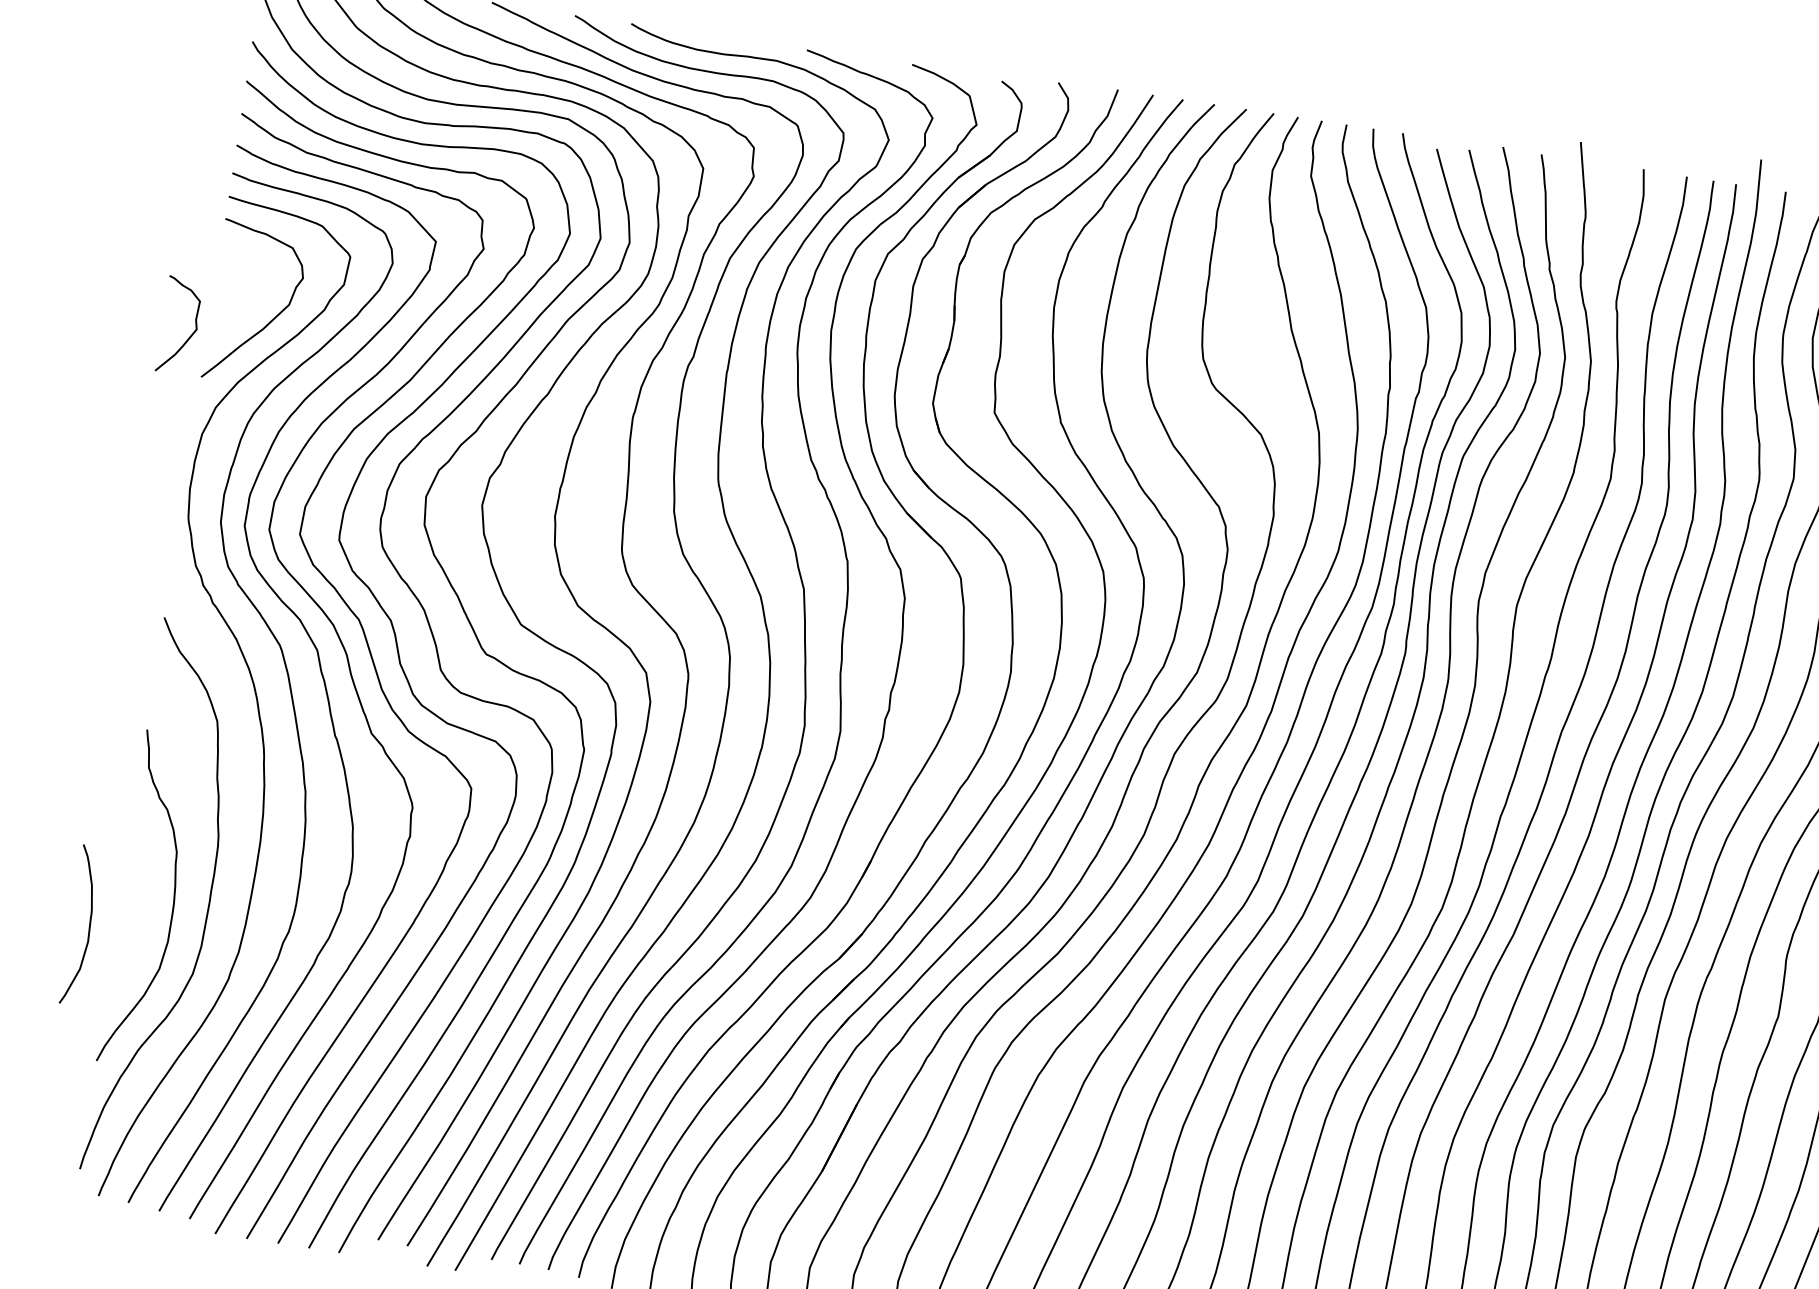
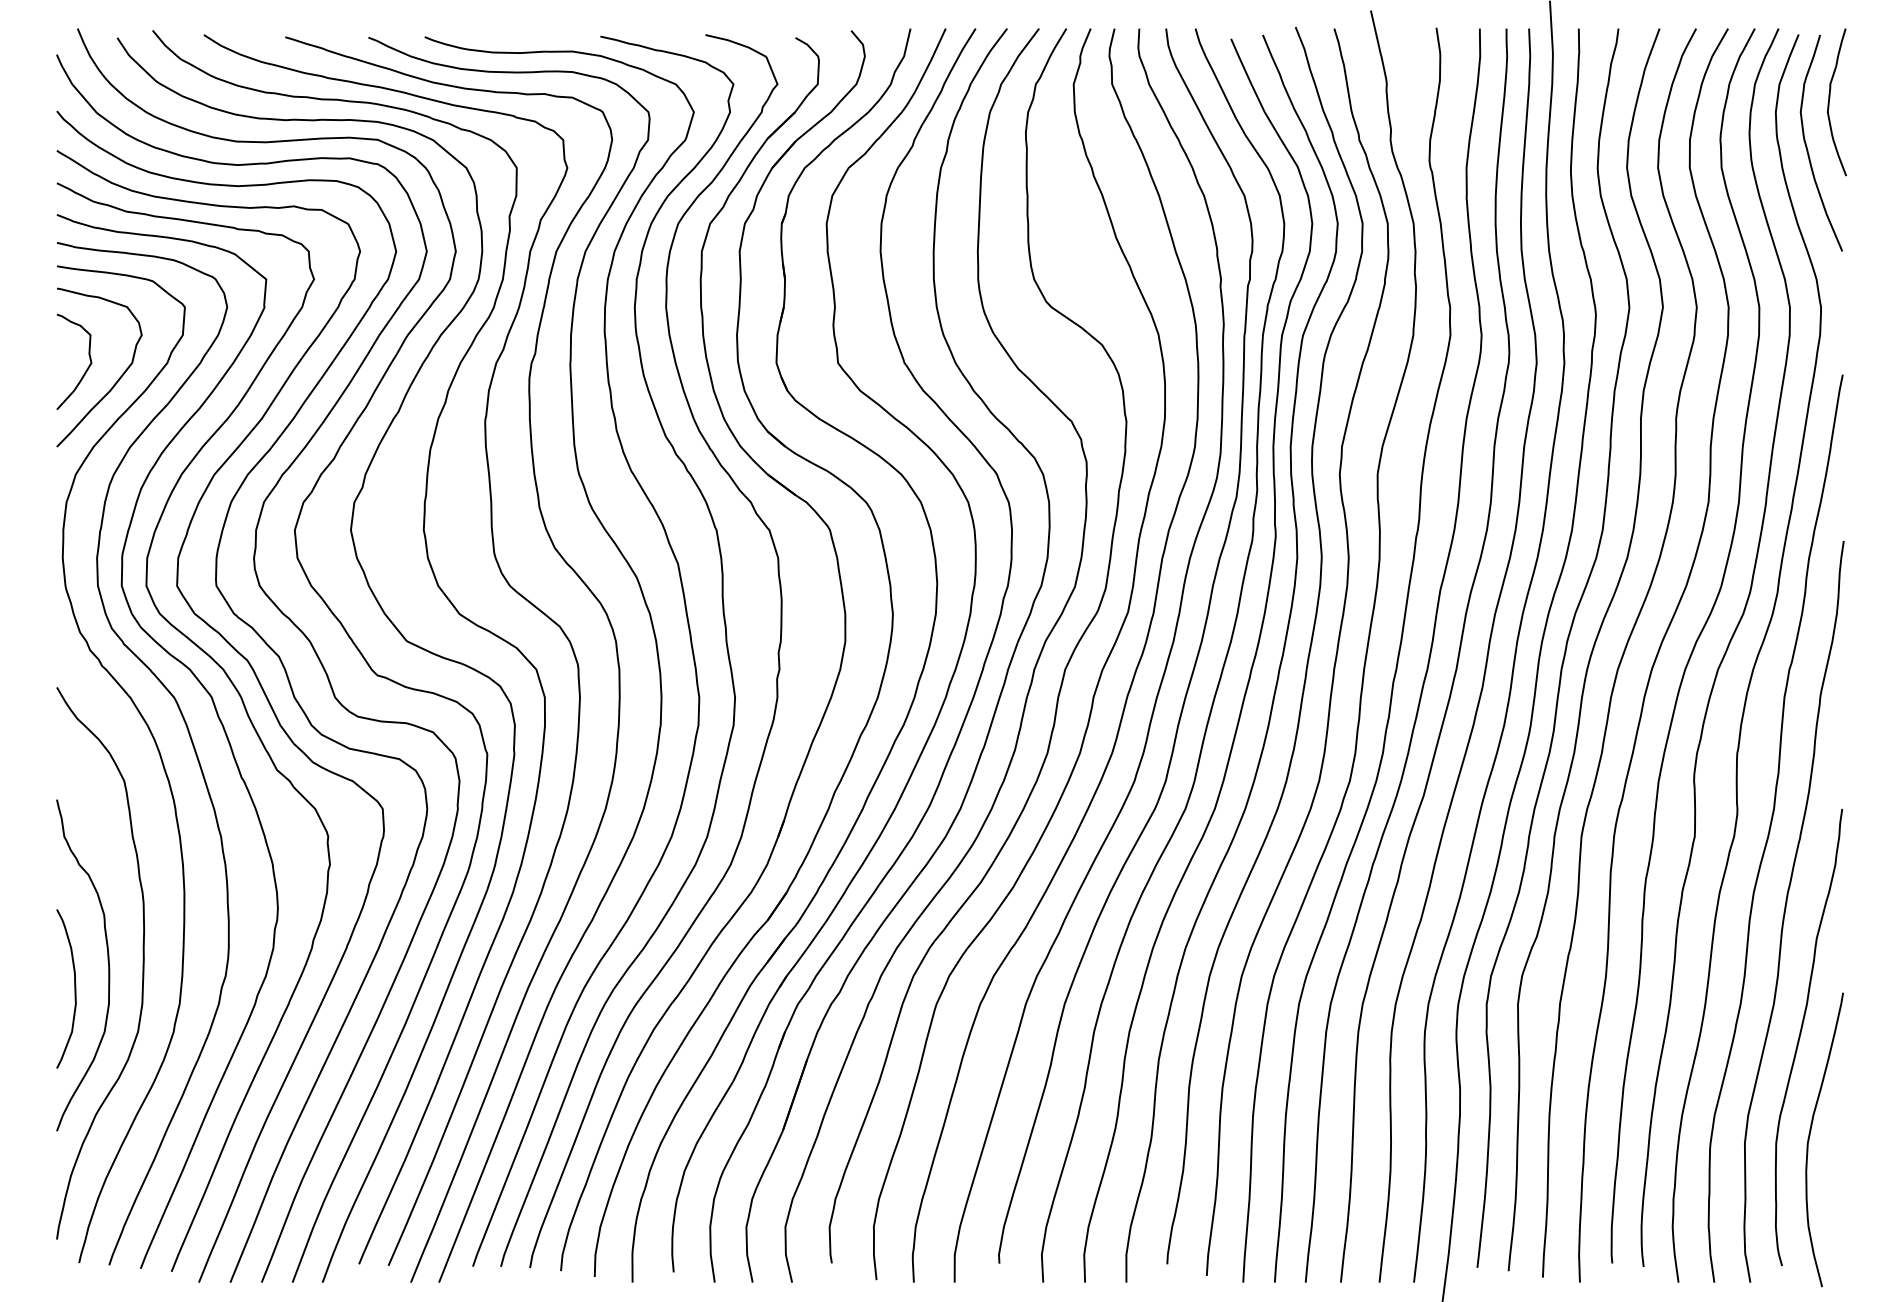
curve: (189, 336) -> (85, 370), moved
curve: (89, 926) -> (74, 988), moved

